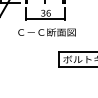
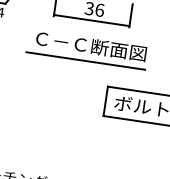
line: (45, 40) -> (86, 61), added

